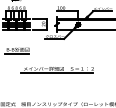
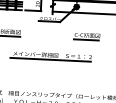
part: (88, 50) -> (86, 36), added

